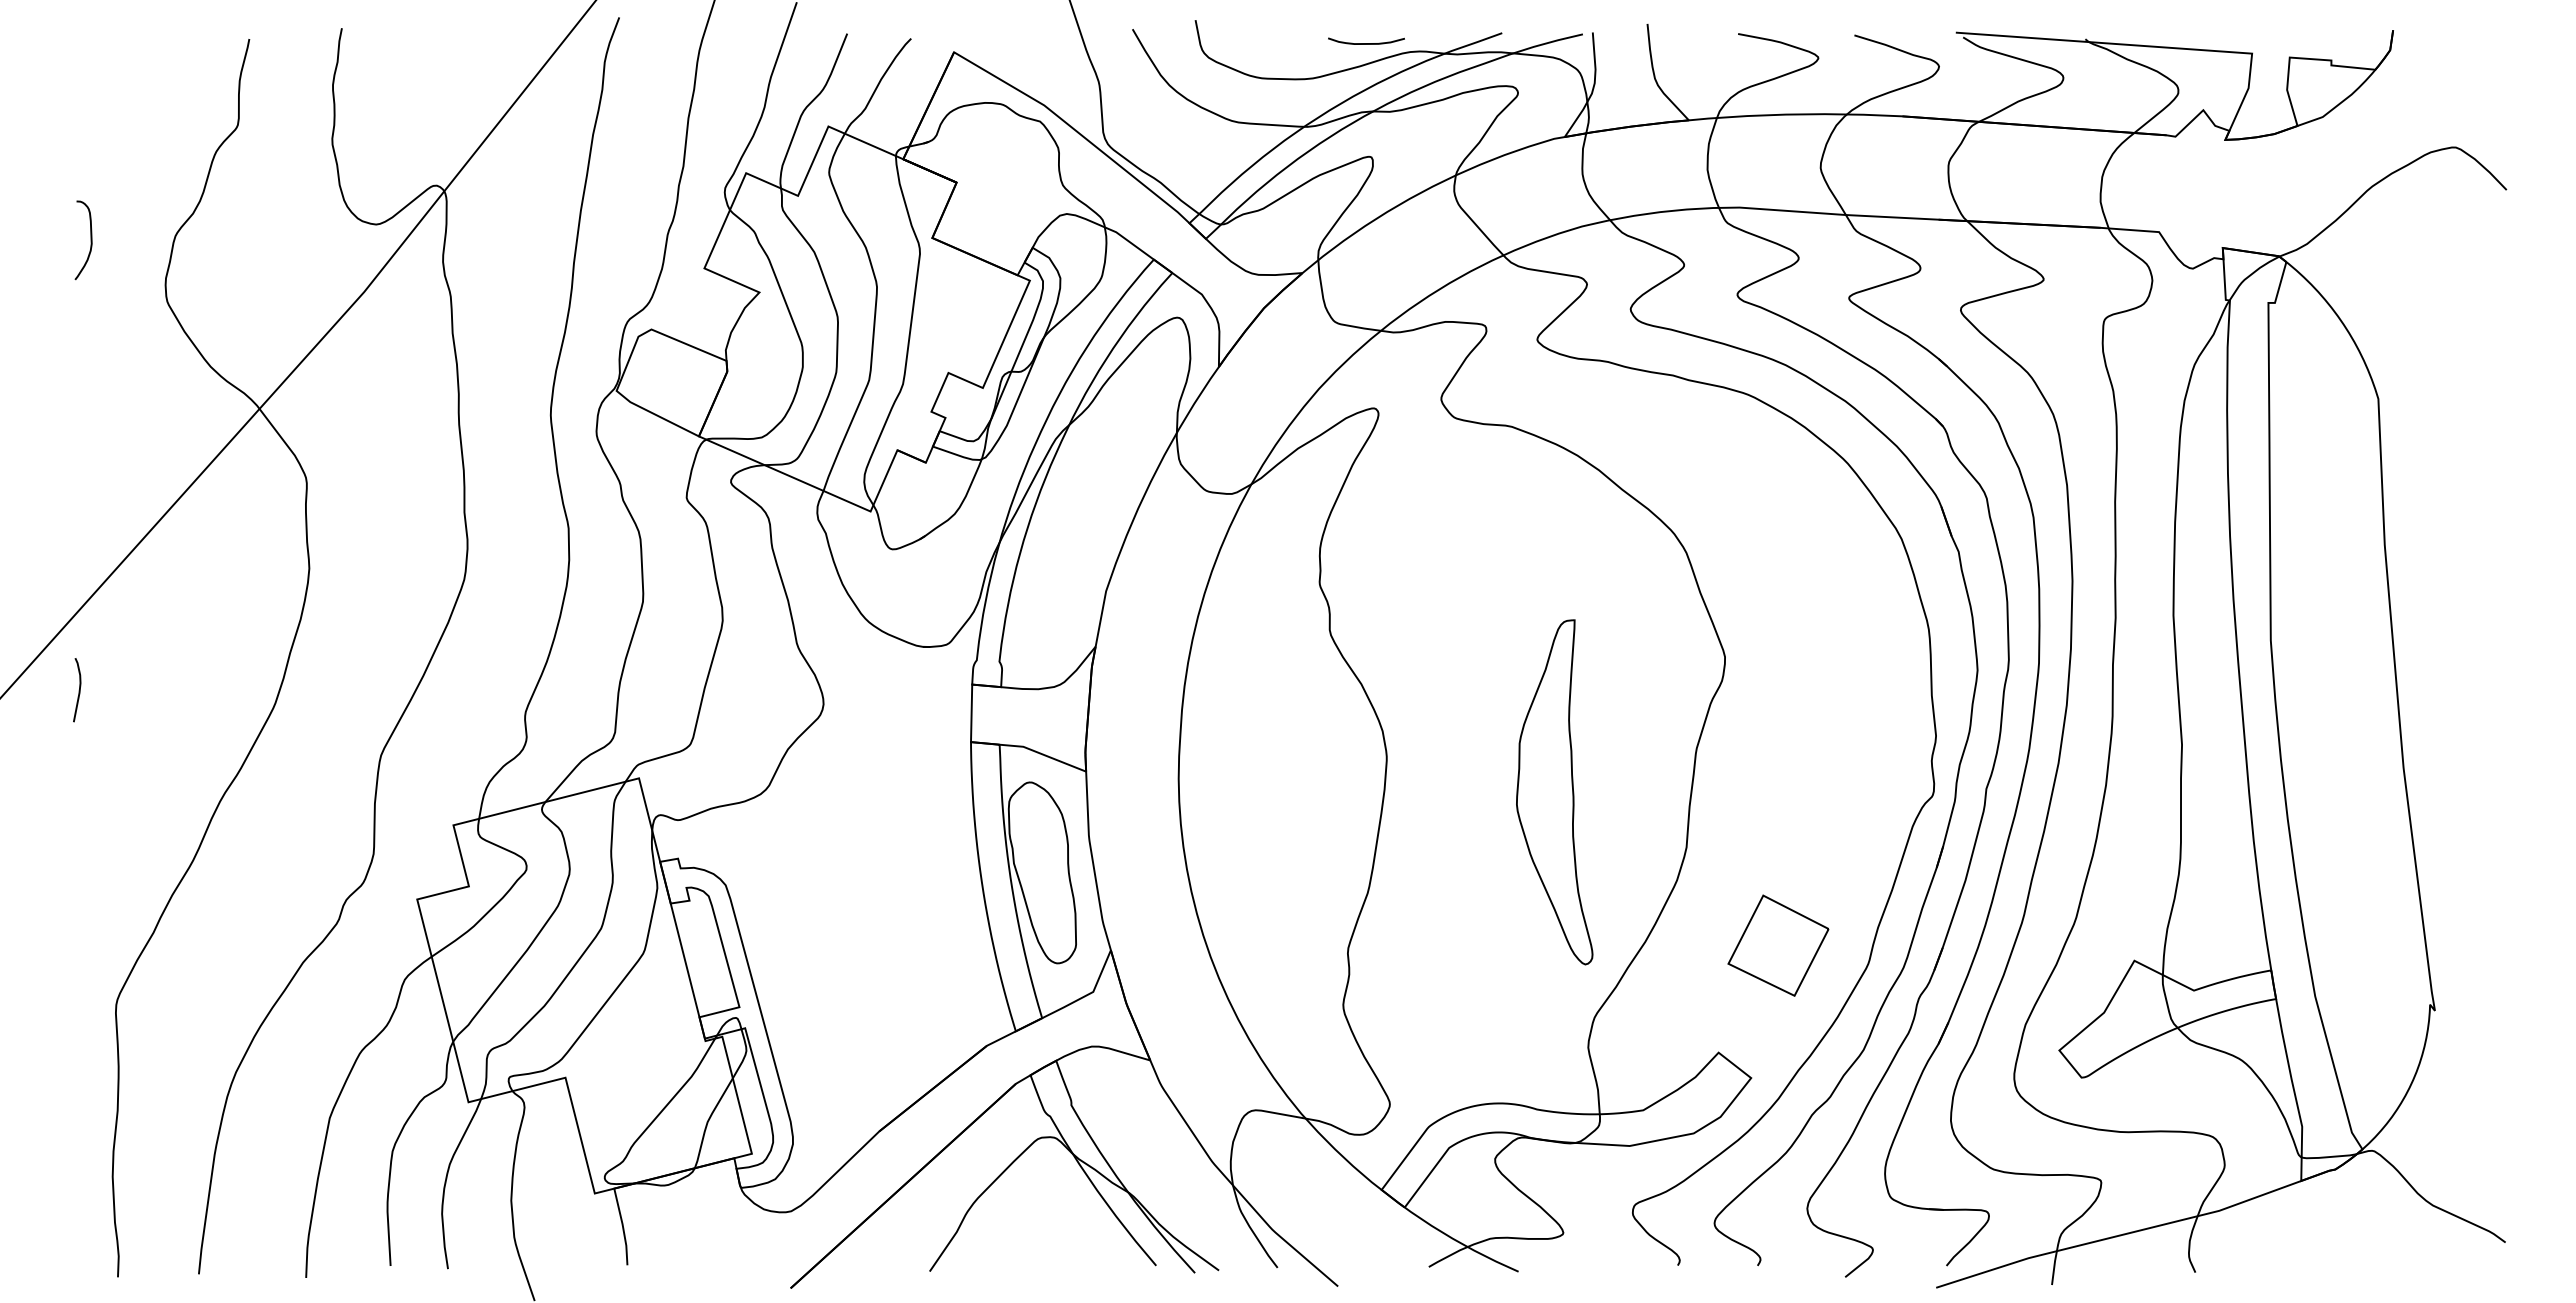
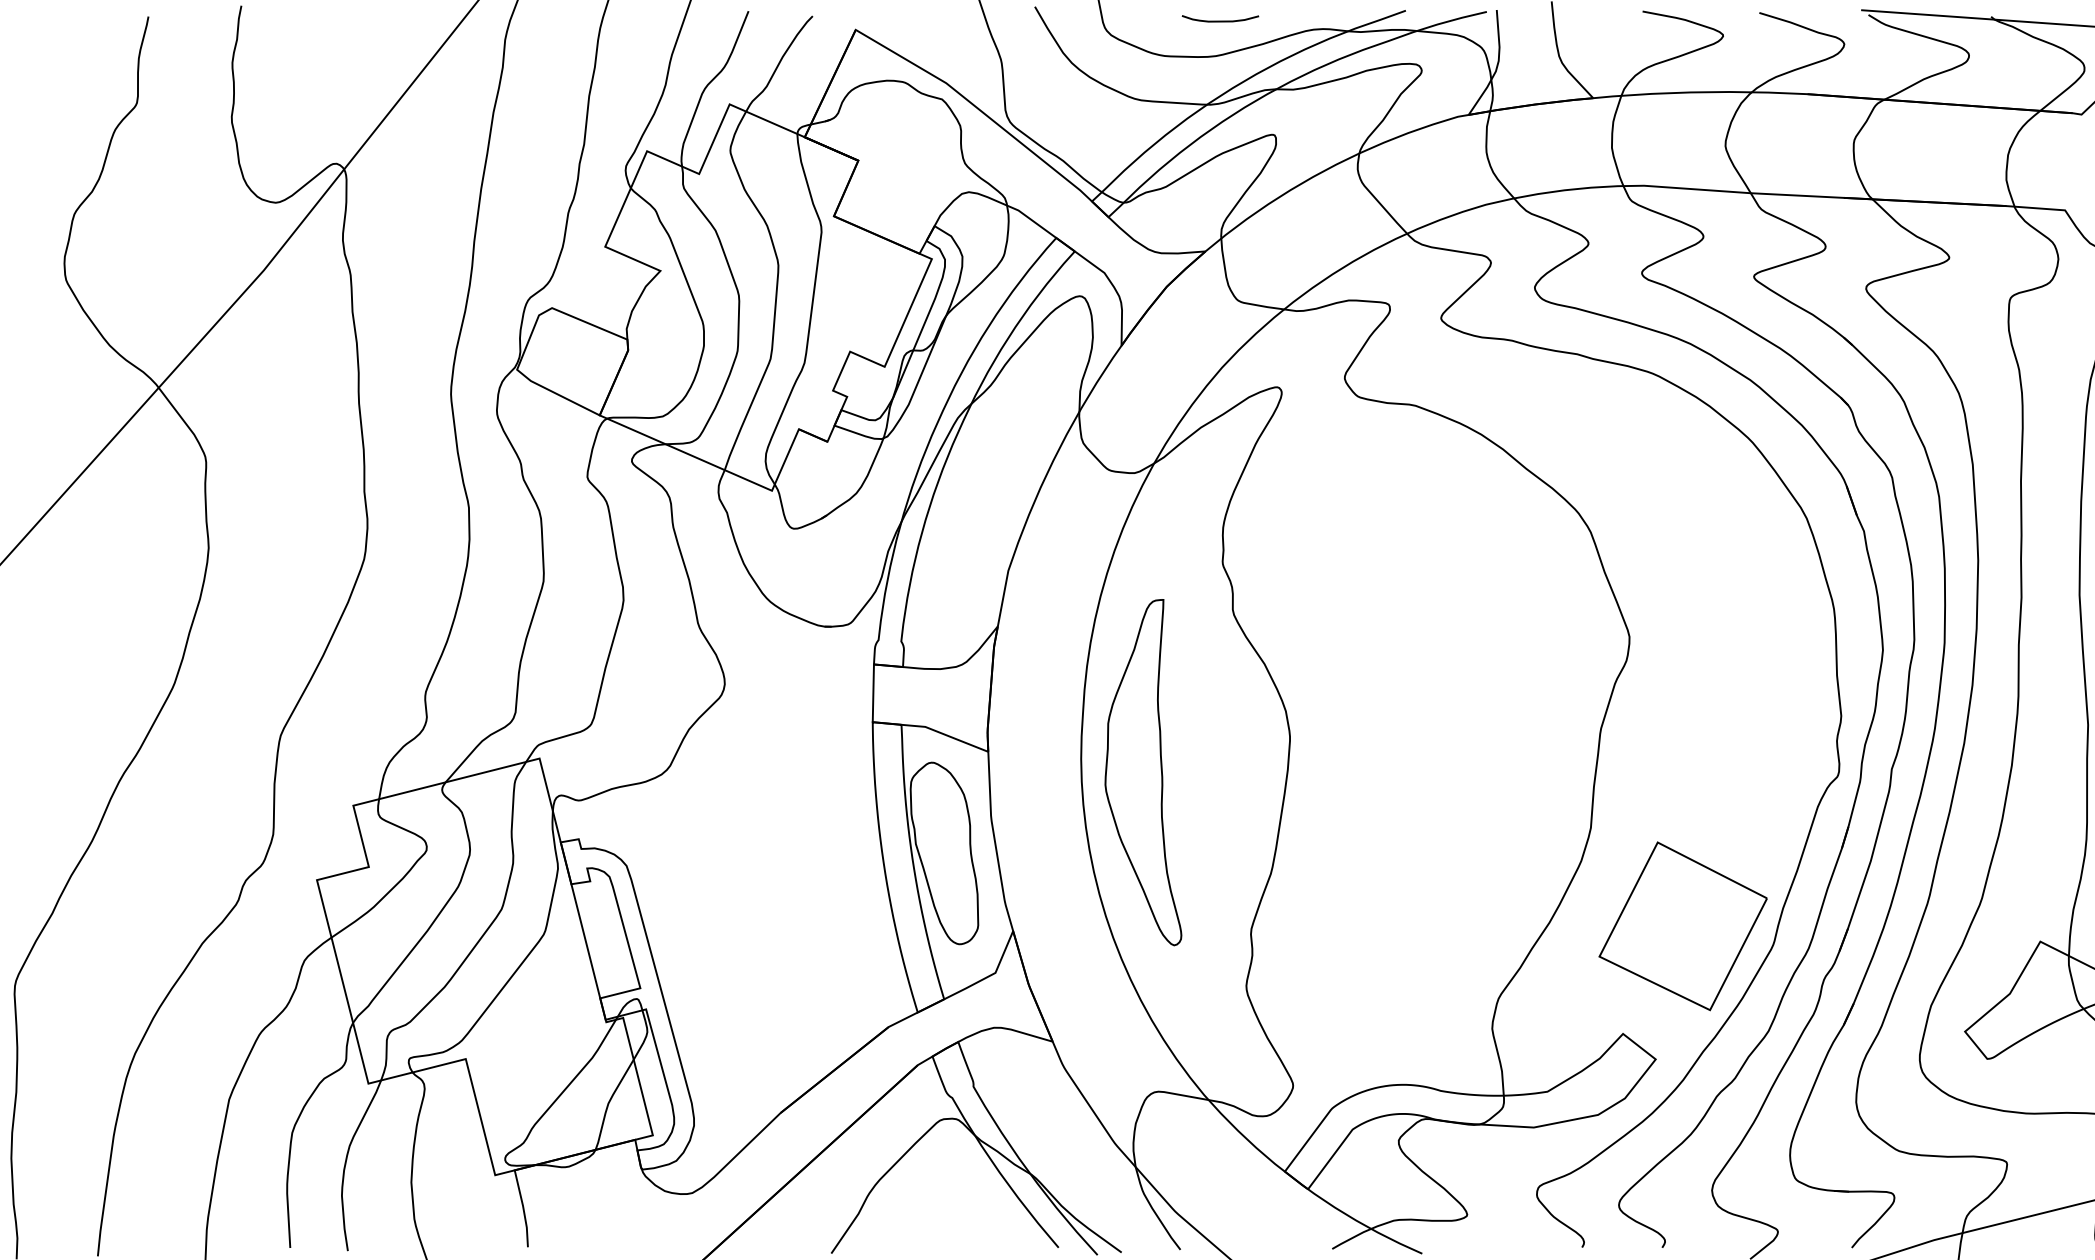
curve: (1366, 43) -> (1220, 21), moved
part: (1554, 792) -> (1143, 772), moved
part: (1778, 945) -> (1683, 926), size x1.67

